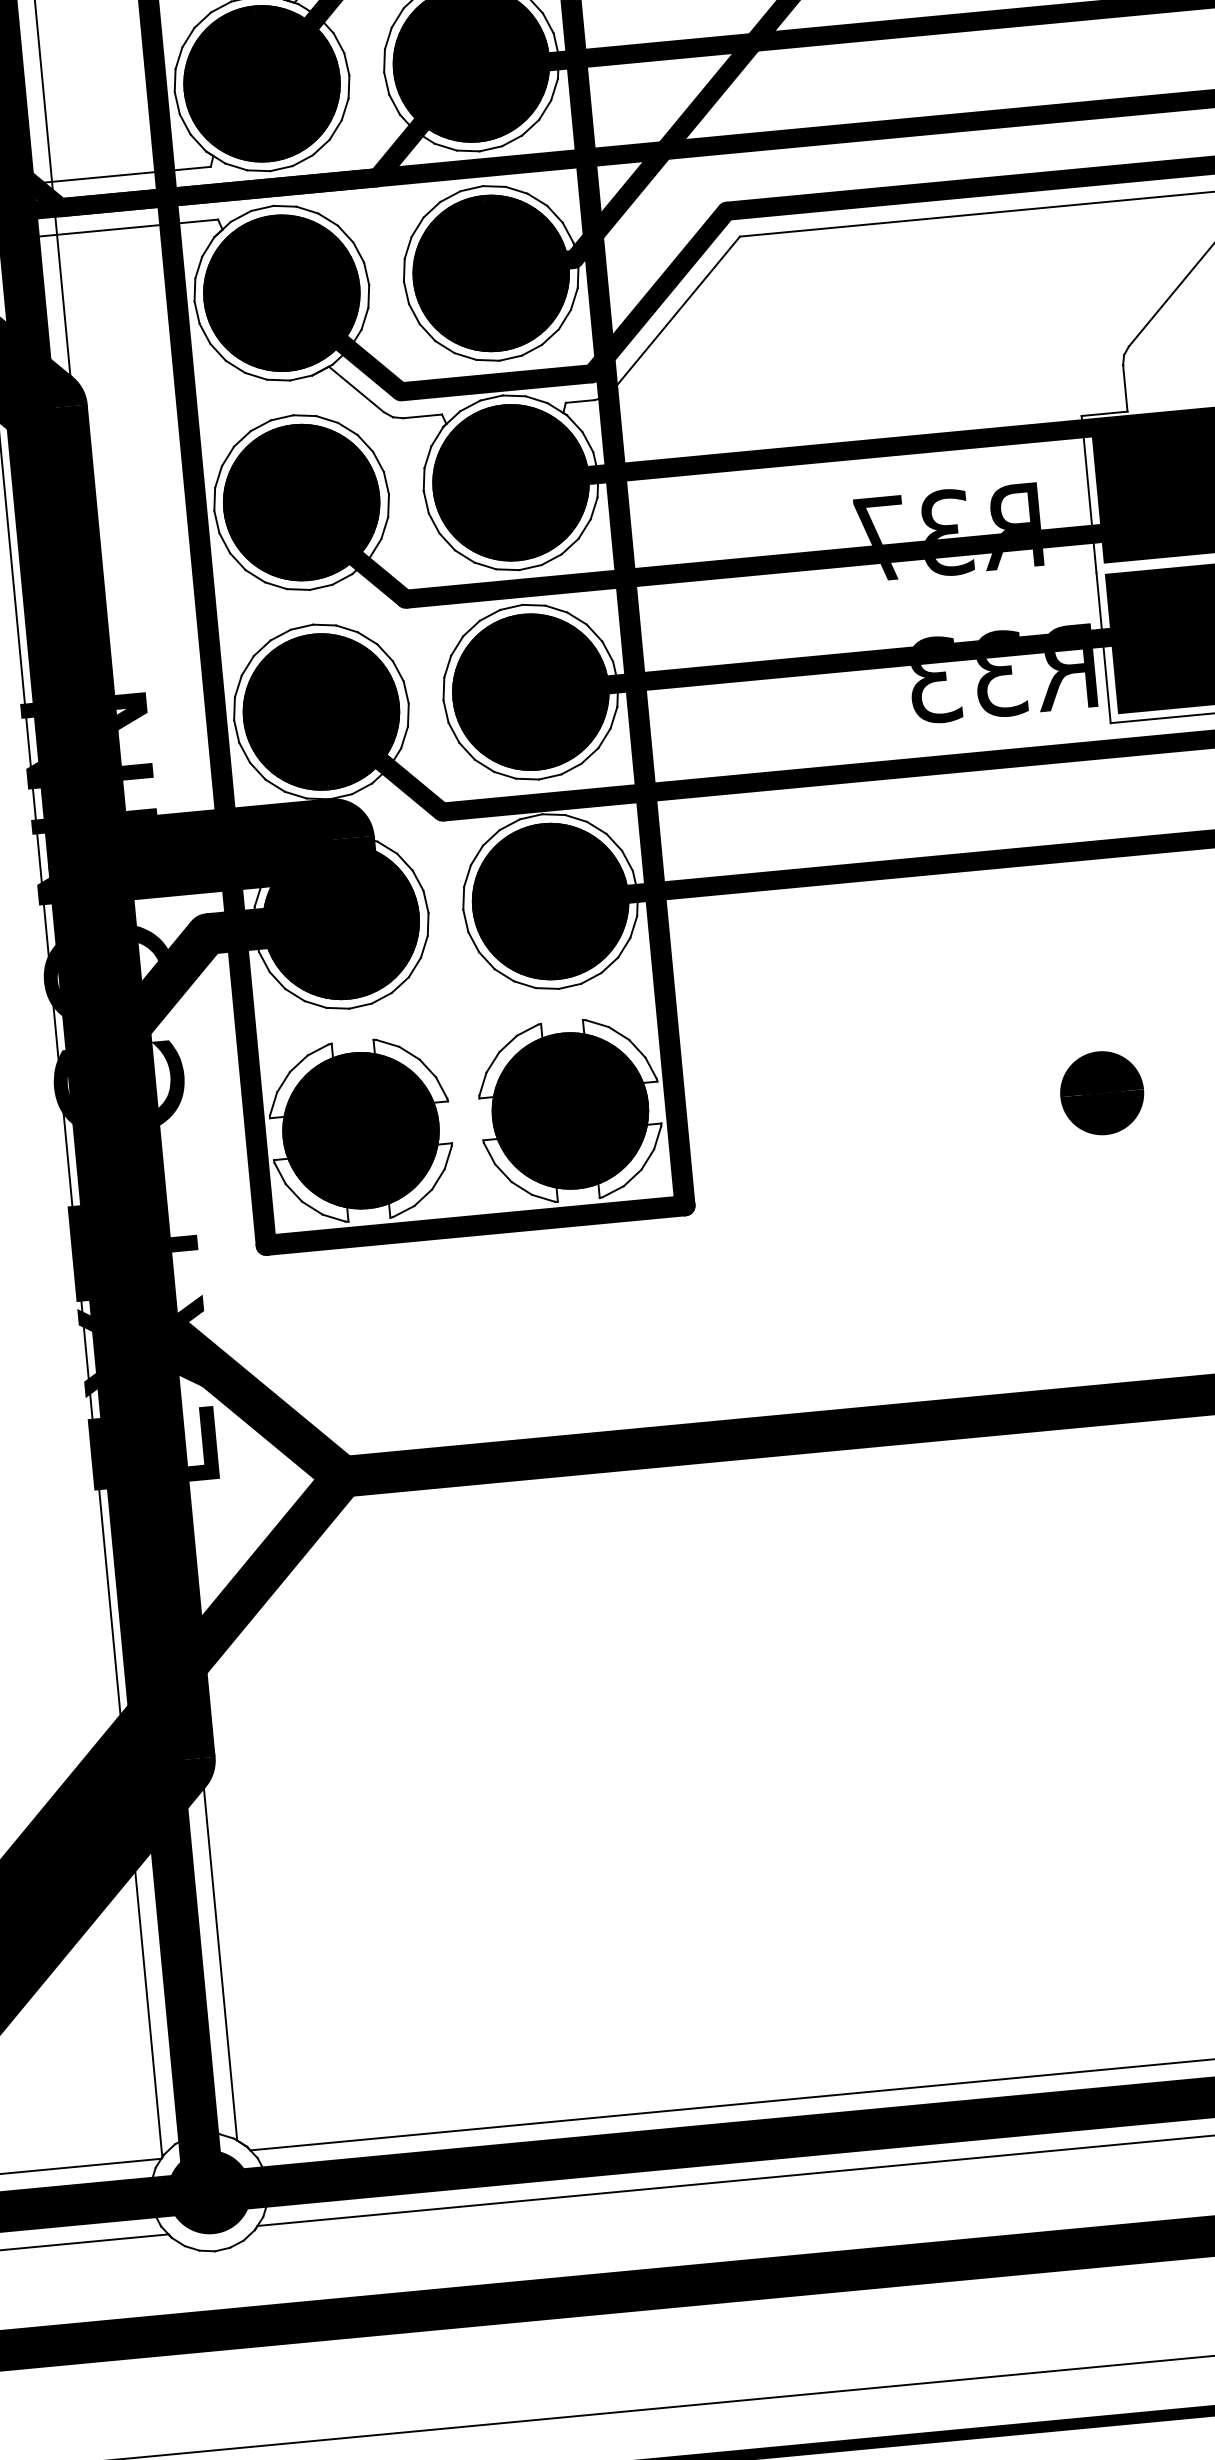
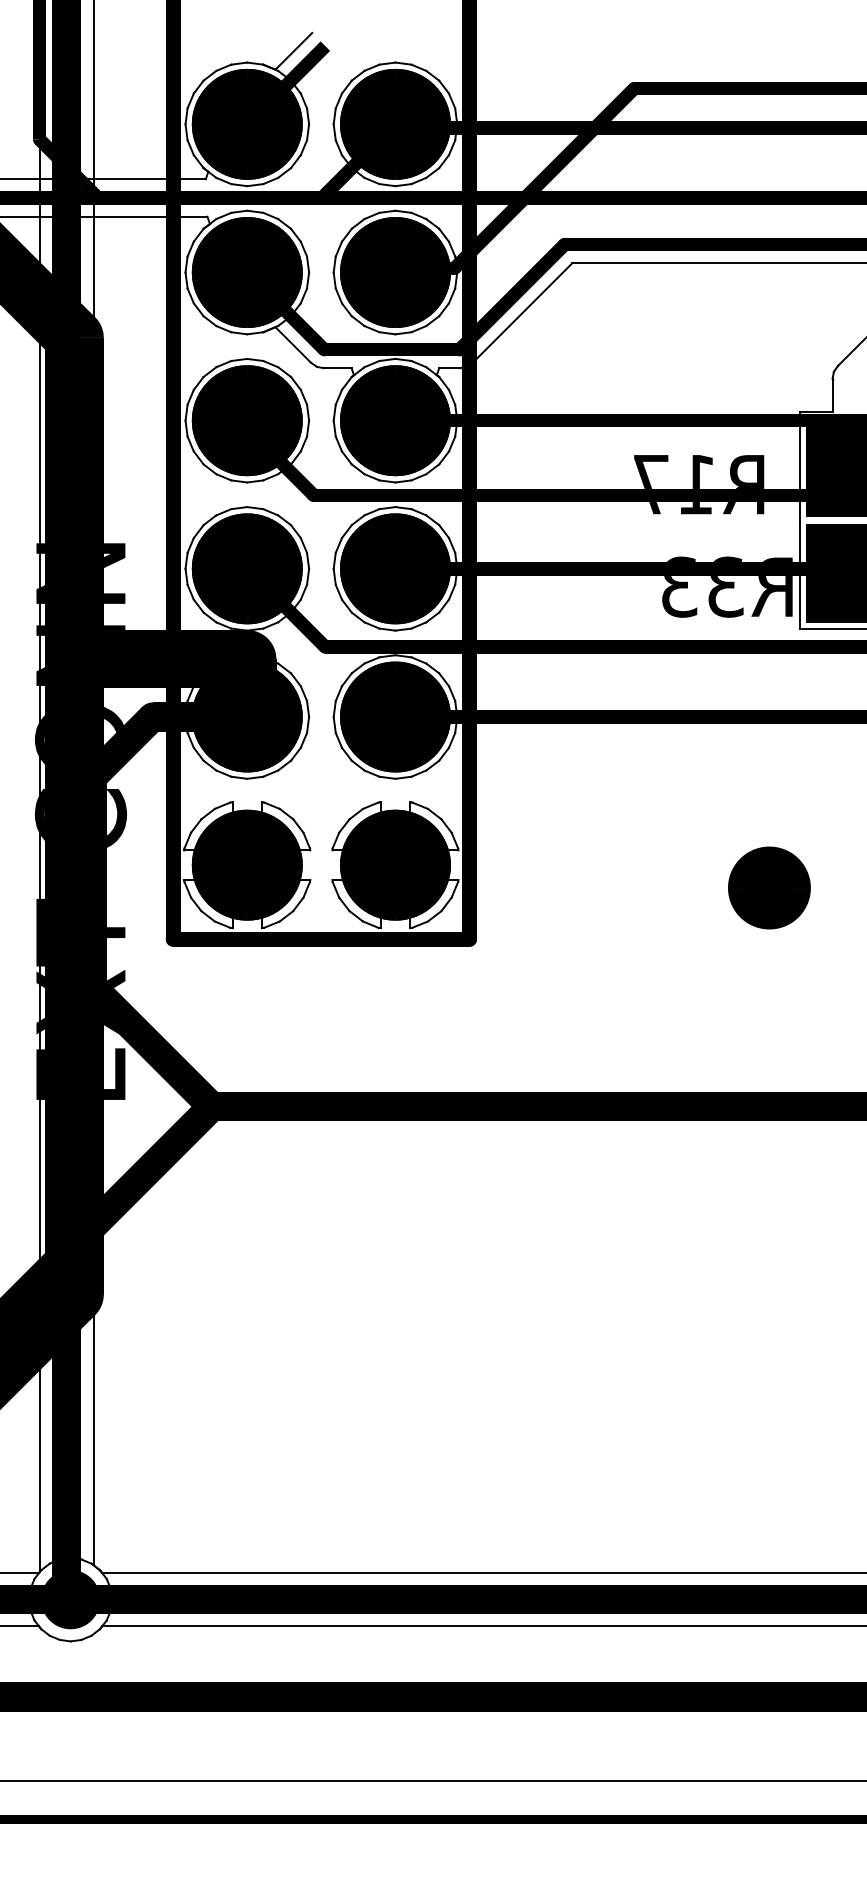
text: (946, 532) -> (697, 484), R37 -> R17
part: (1101, 1092) -> (769, 887), size x1.4

